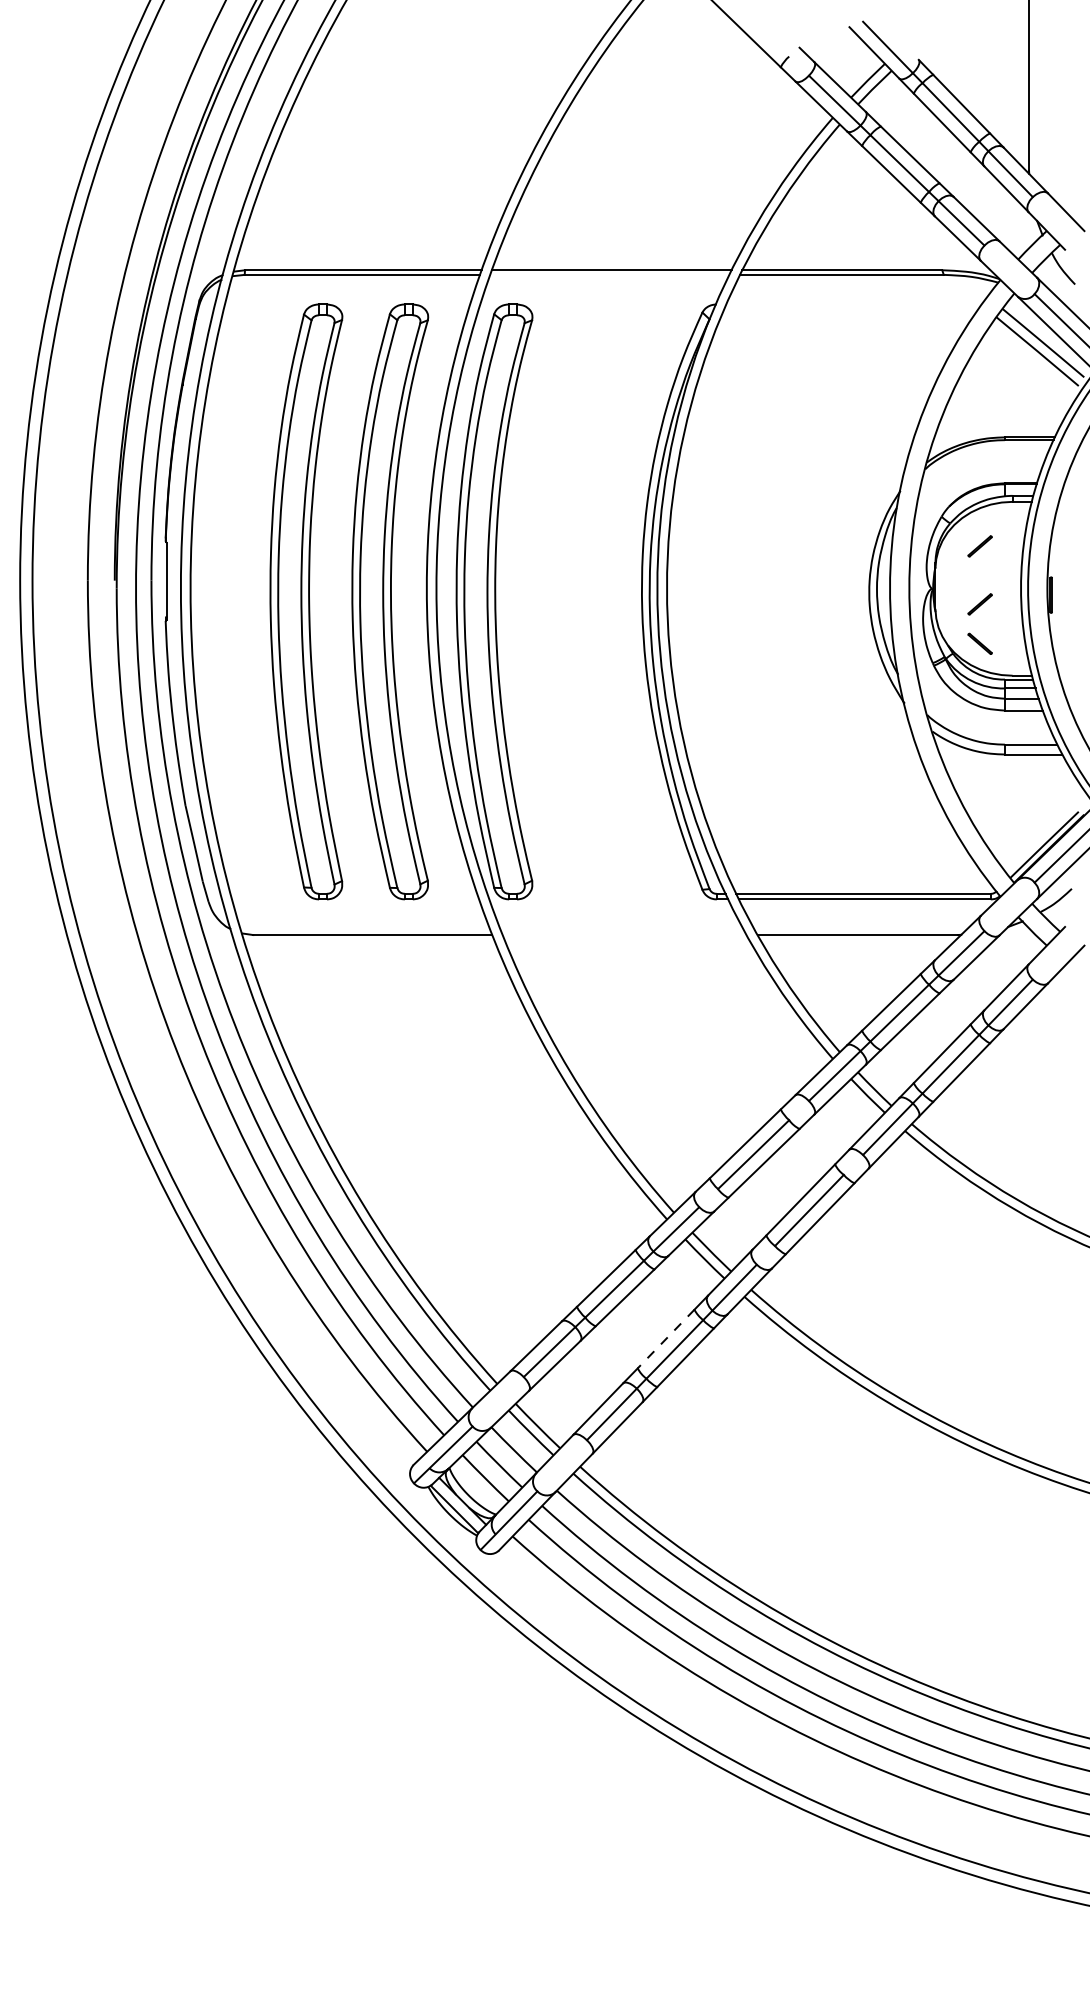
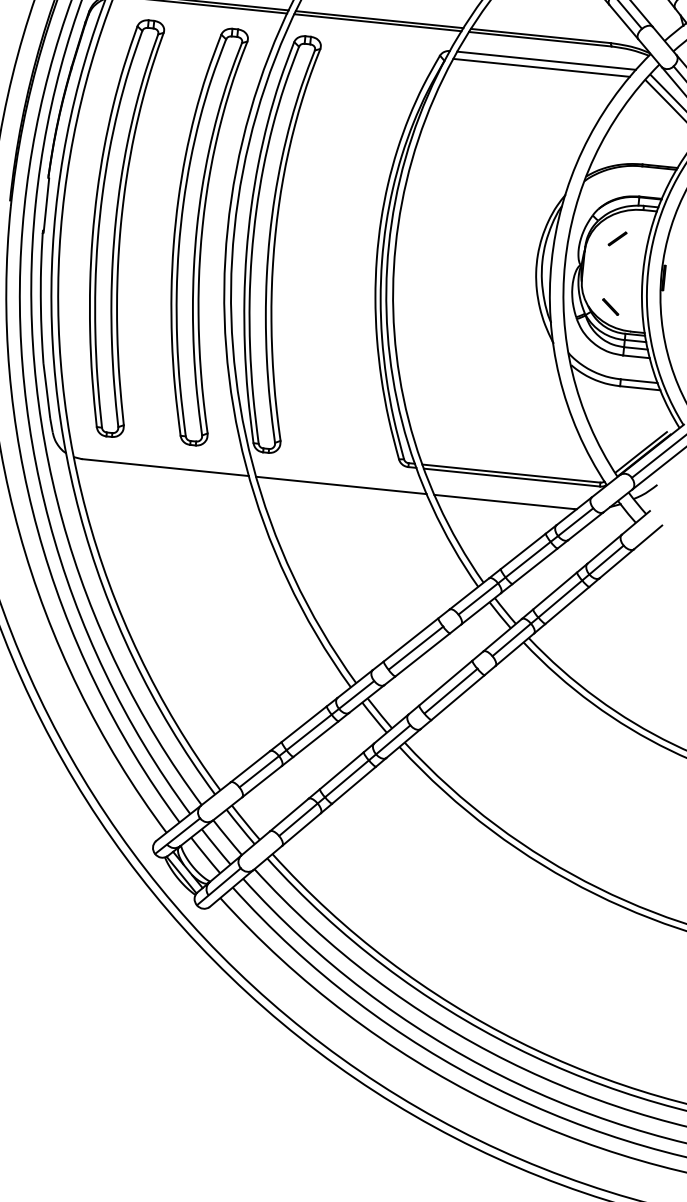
line: (609, 274) -> (377, 22), added
line: (853, 304) -> (546, 60), added
line: (847, 315) -> (541, 68), added
part: (306, 601) -> (118, 227), moved
line: (979, 604) -> (613, 279), removed
line: (624, 935) -> (341, 485), added
line: (666, 1339) -> (341, 771), dashed -> solid

